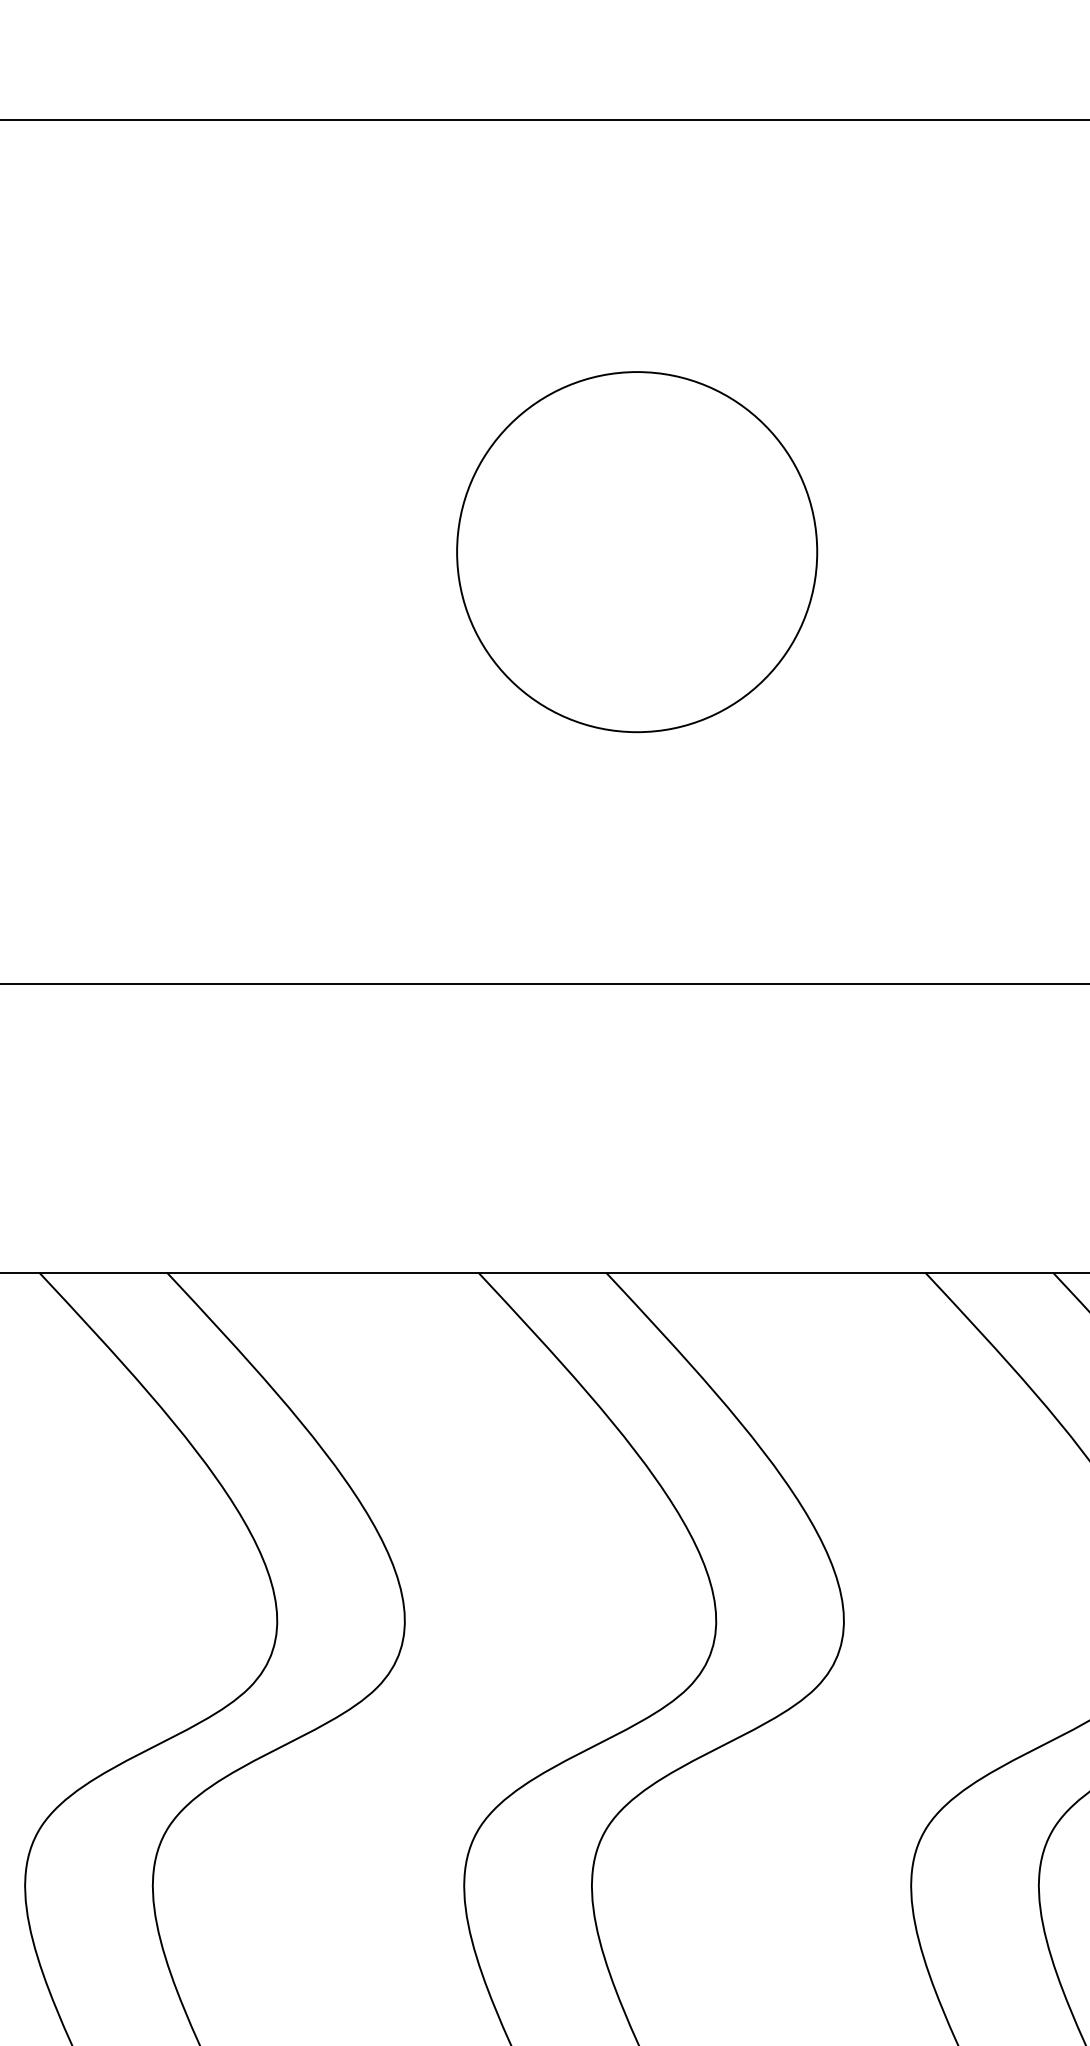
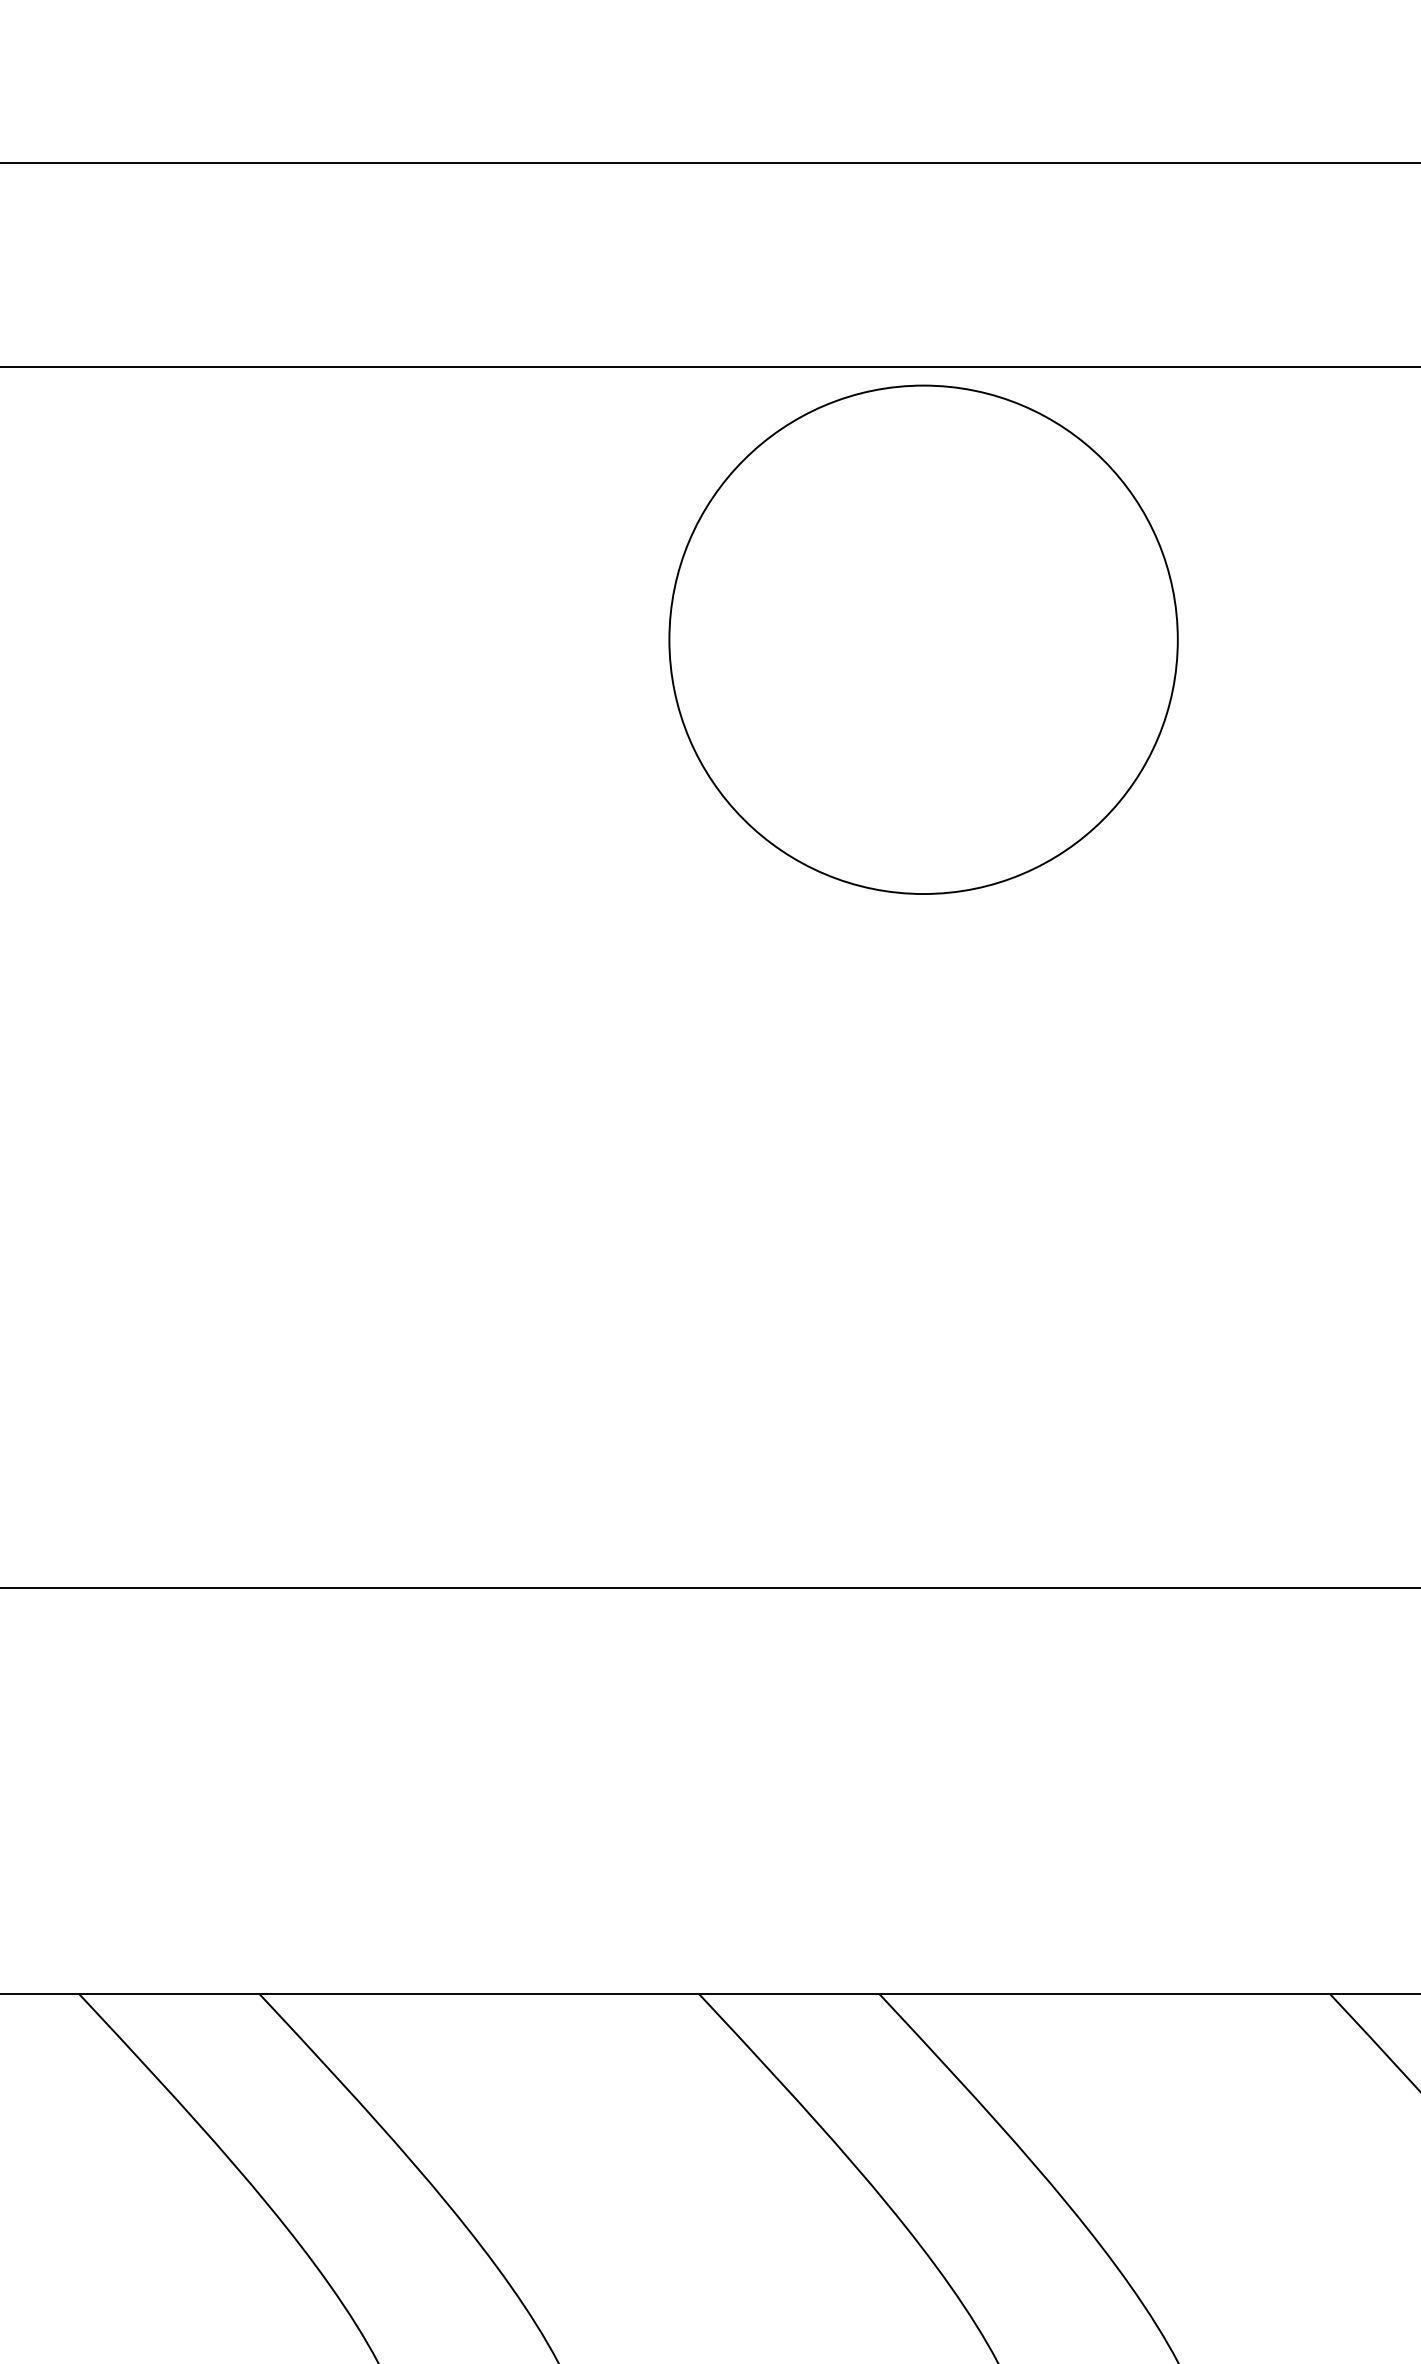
circle: (637, 552) -> (924, 640), moved

